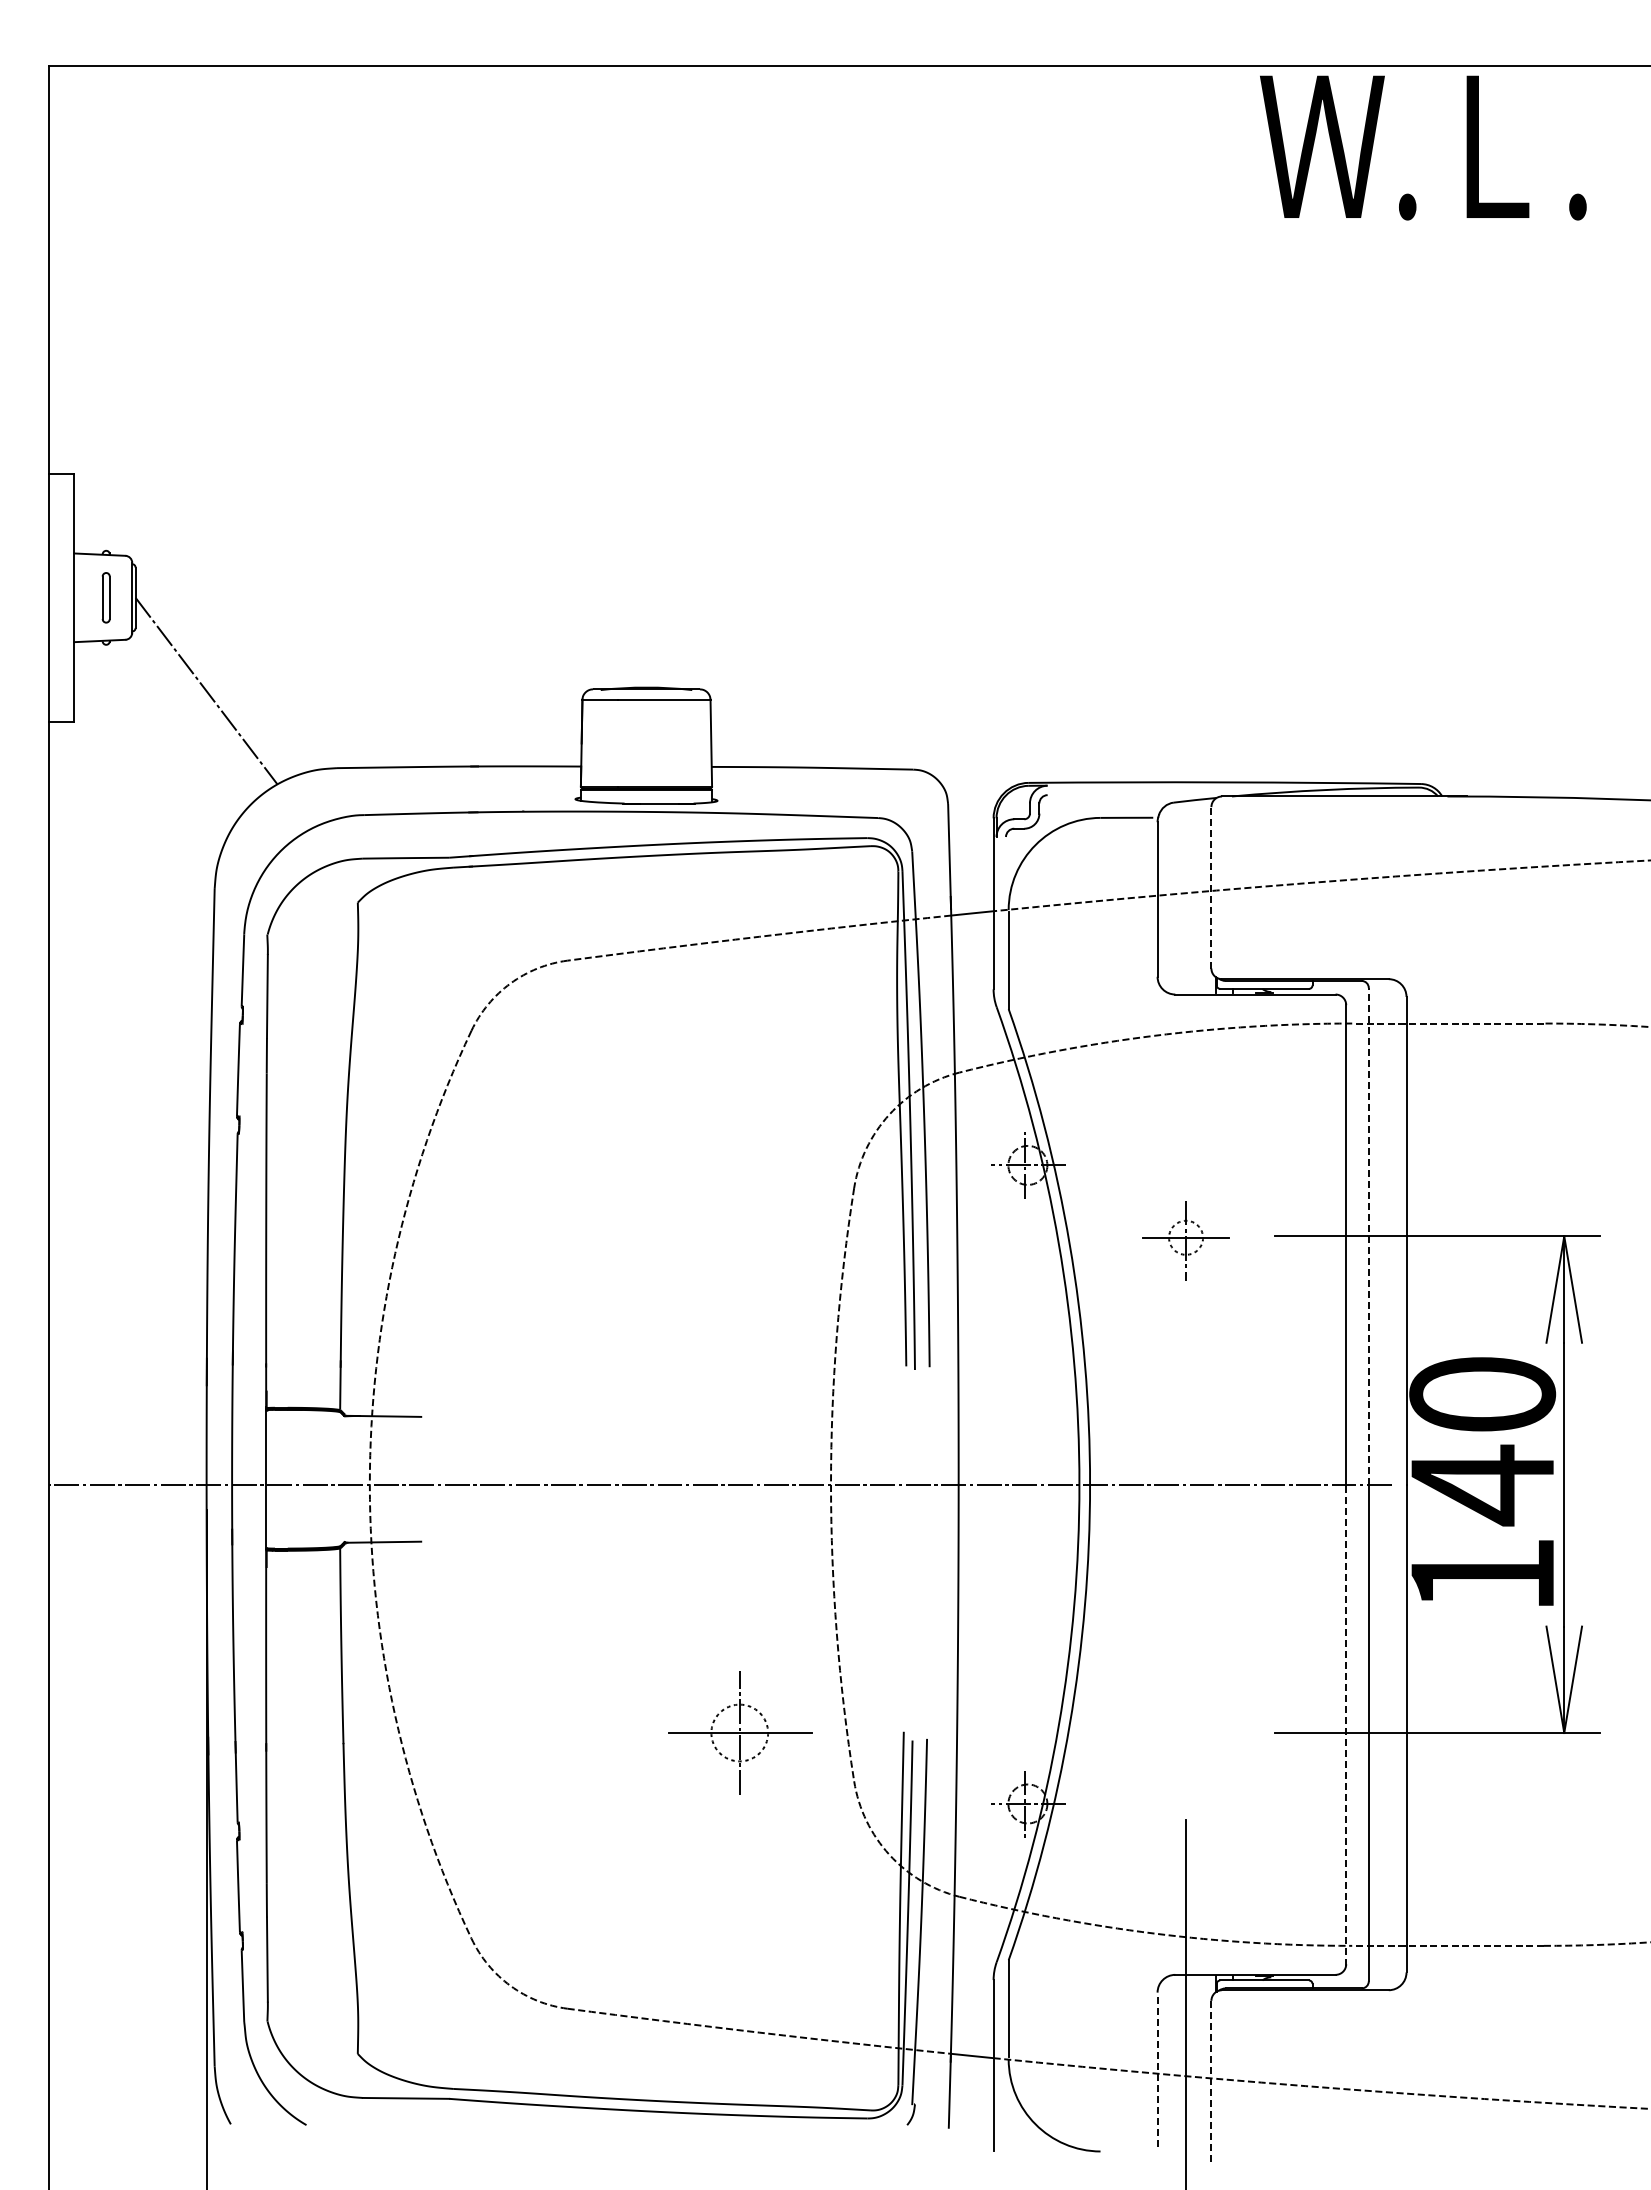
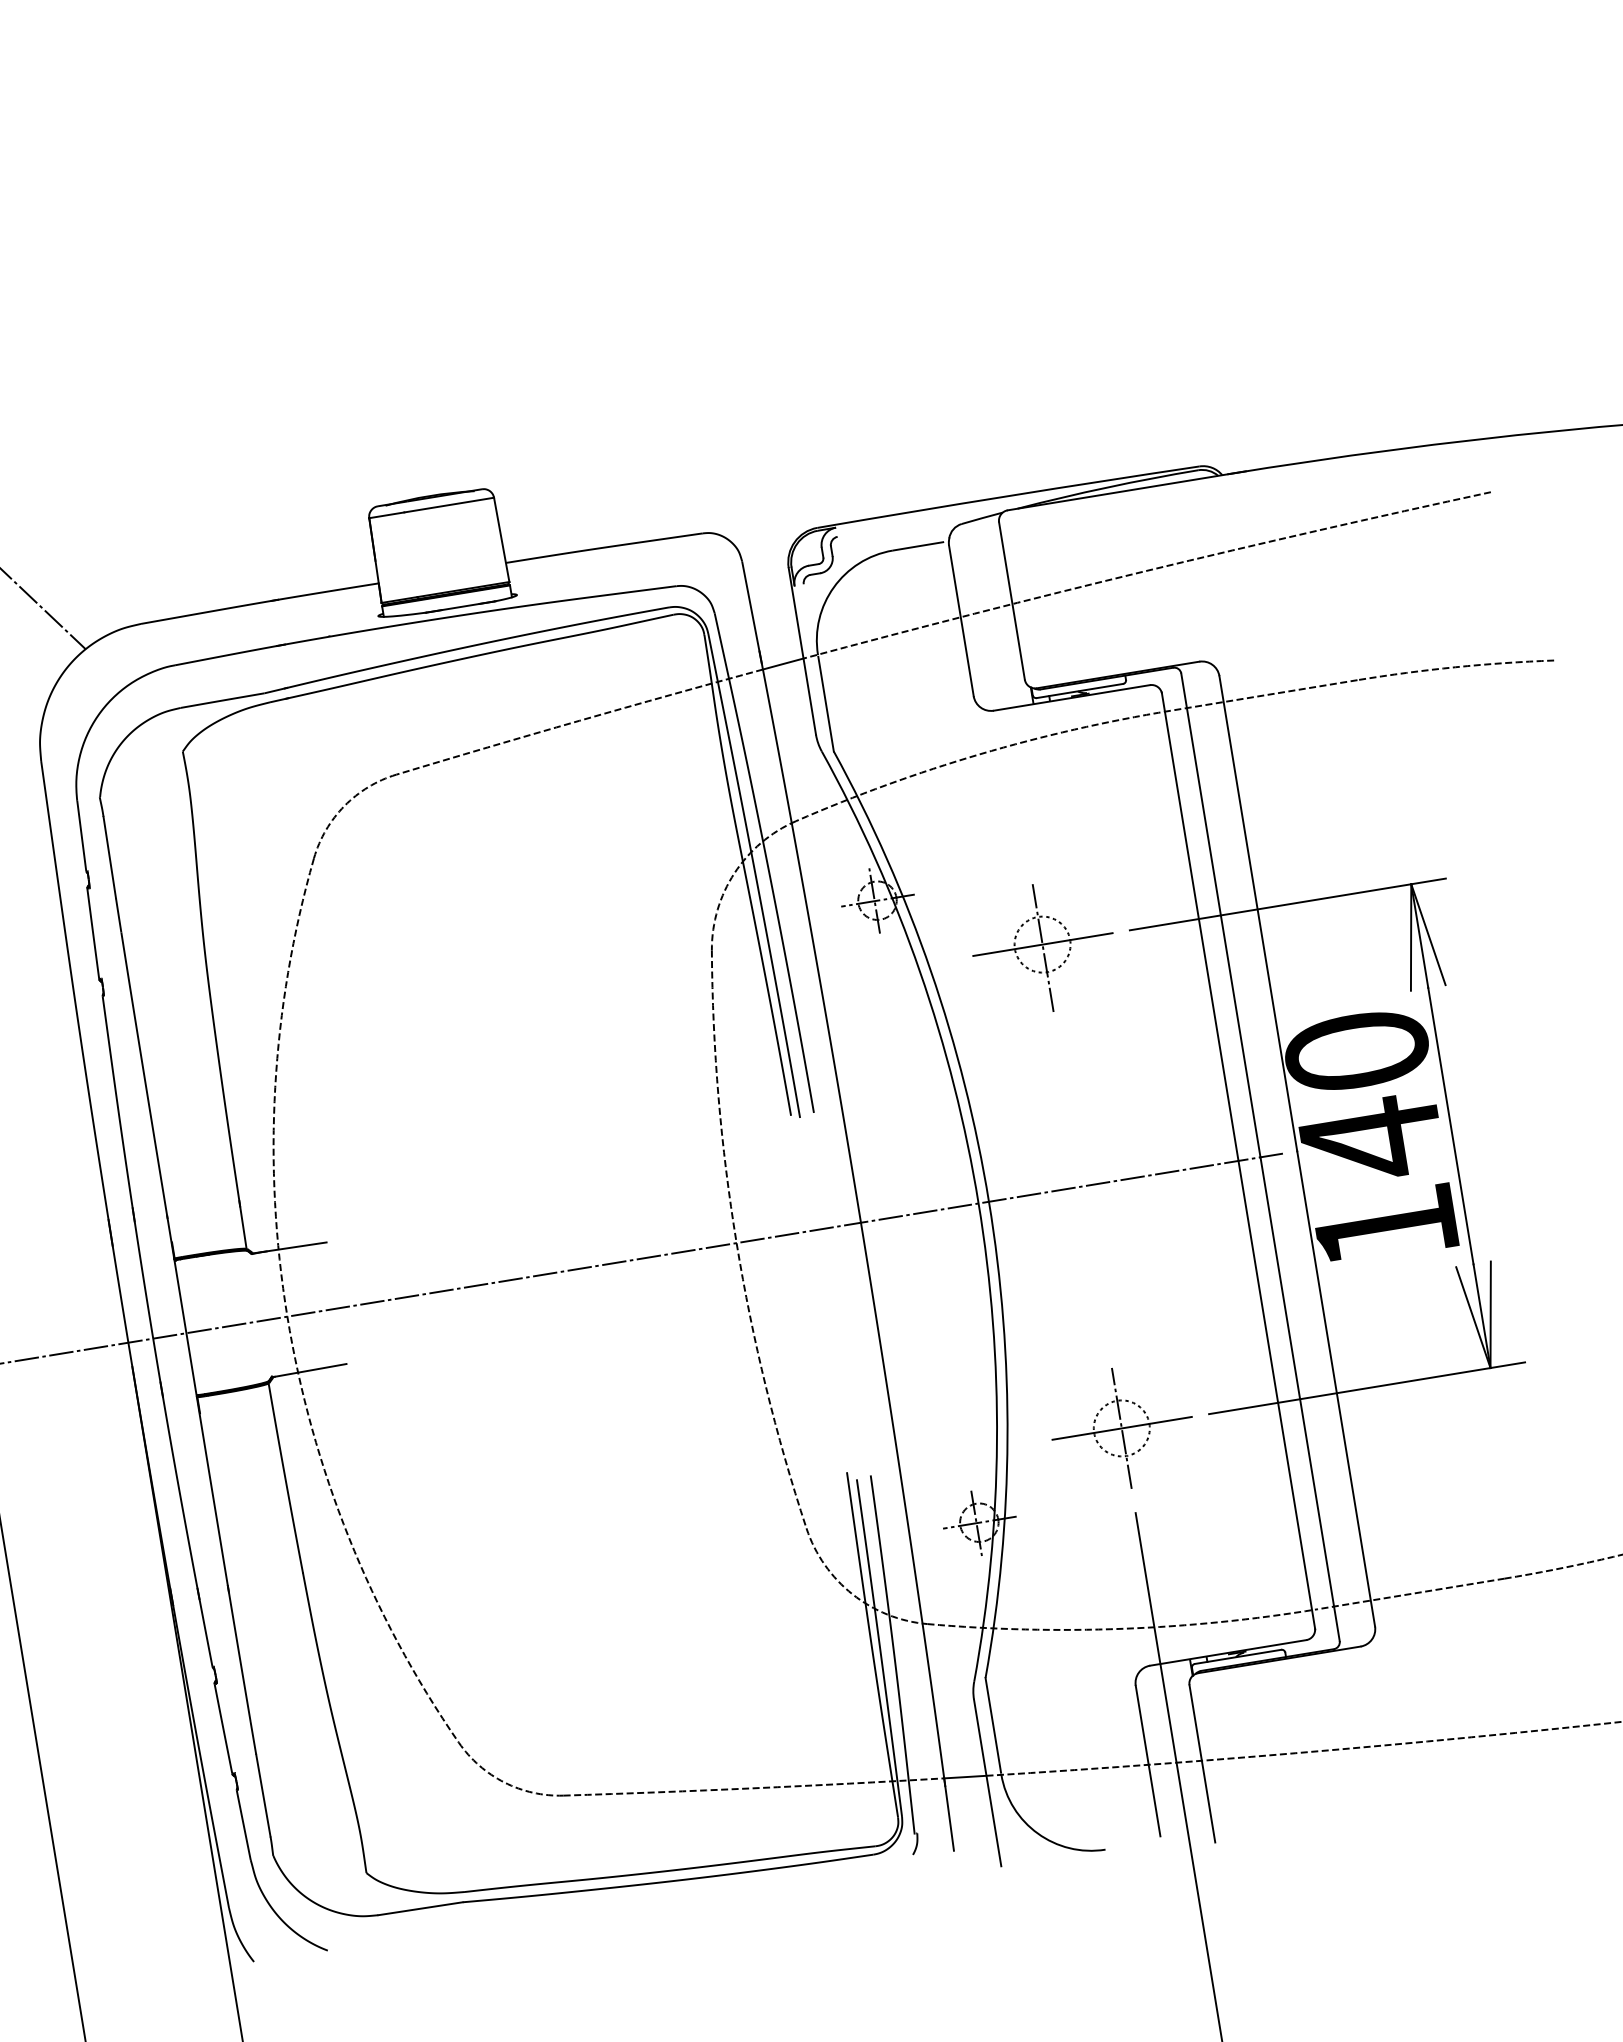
line: (1211, 887) -> (1012, 600), dashed -> solid
line: (1368, 1235) -> (1220, 914), dashed -> solid
part: (1186, 1239) -> (1043, 947), size x1.67
line: (1346, 1724) -> (1277, 1394), dashed -> solid
part: (740, 1732) -> (1122, 1427), moved
line: (1157, 2069) -> (1147, 1760), dashed -> solid
line: (1211, 2081) -> (1202, 1763), dashed -> solid

